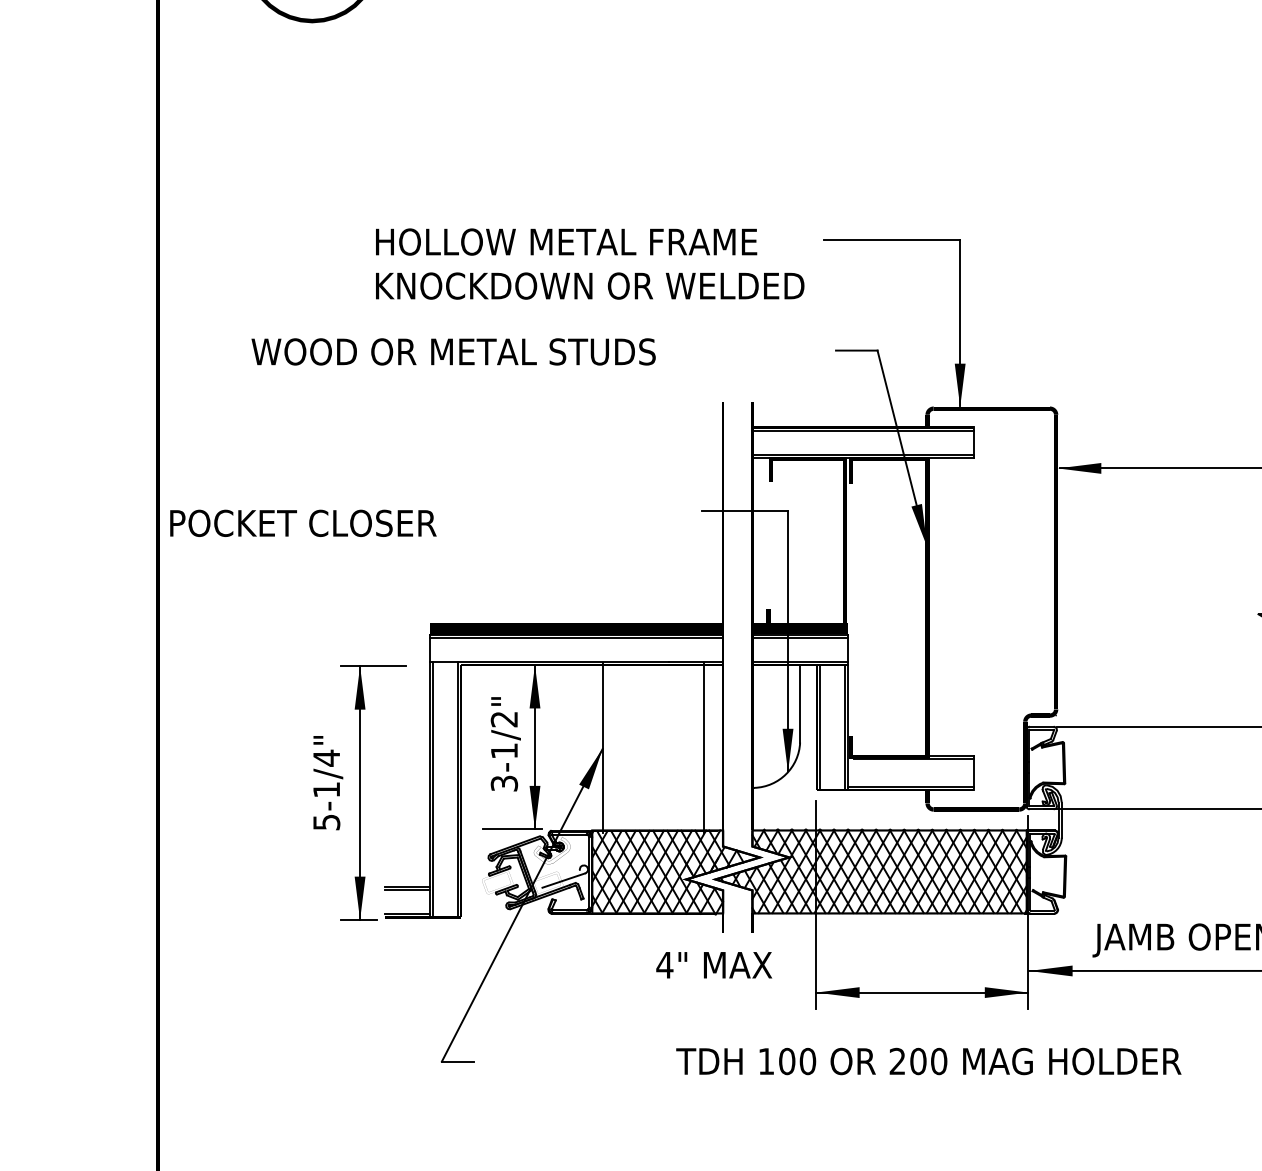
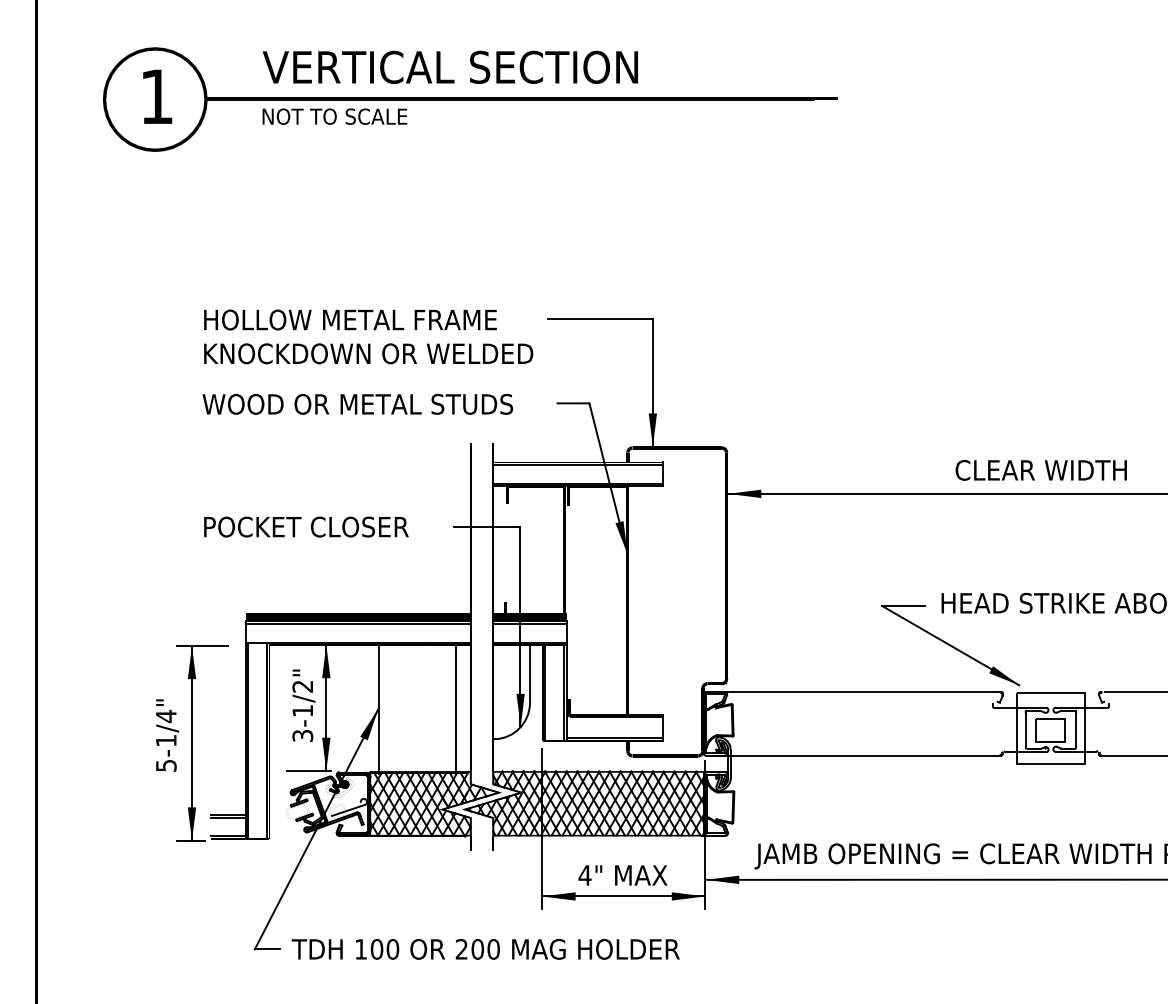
text: (453, 352) -> (357, 404), moved
text: (303, 522) -> (306, 526), moved
text: (713, 965) -> (622, 875), moved
text: (928, 1061) -> (485, 949), moved

